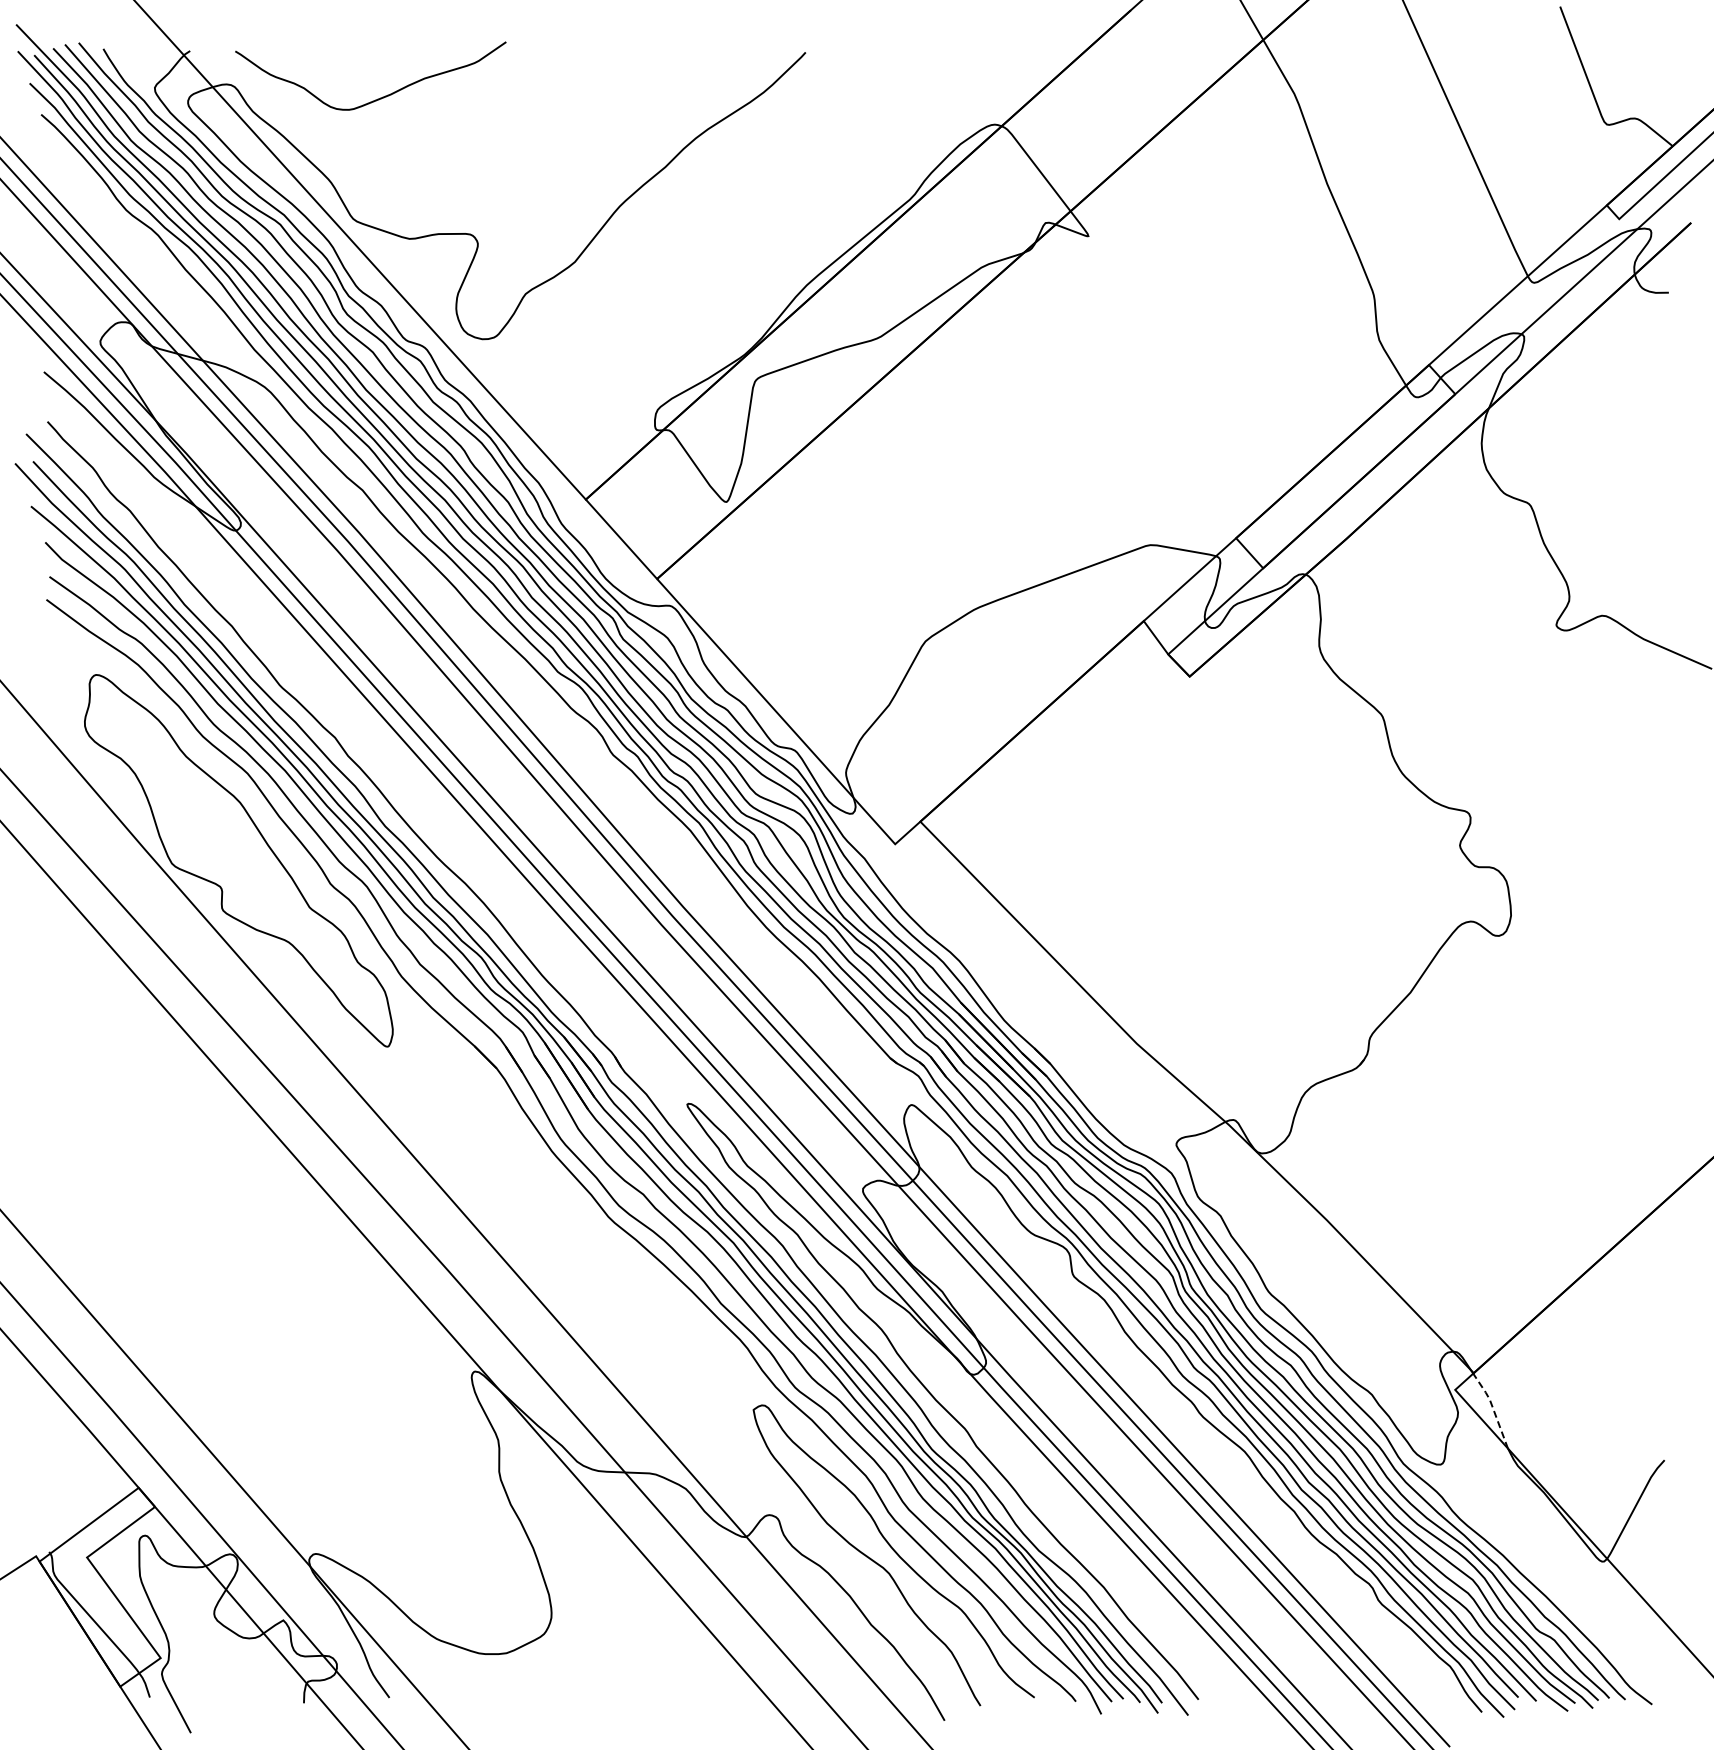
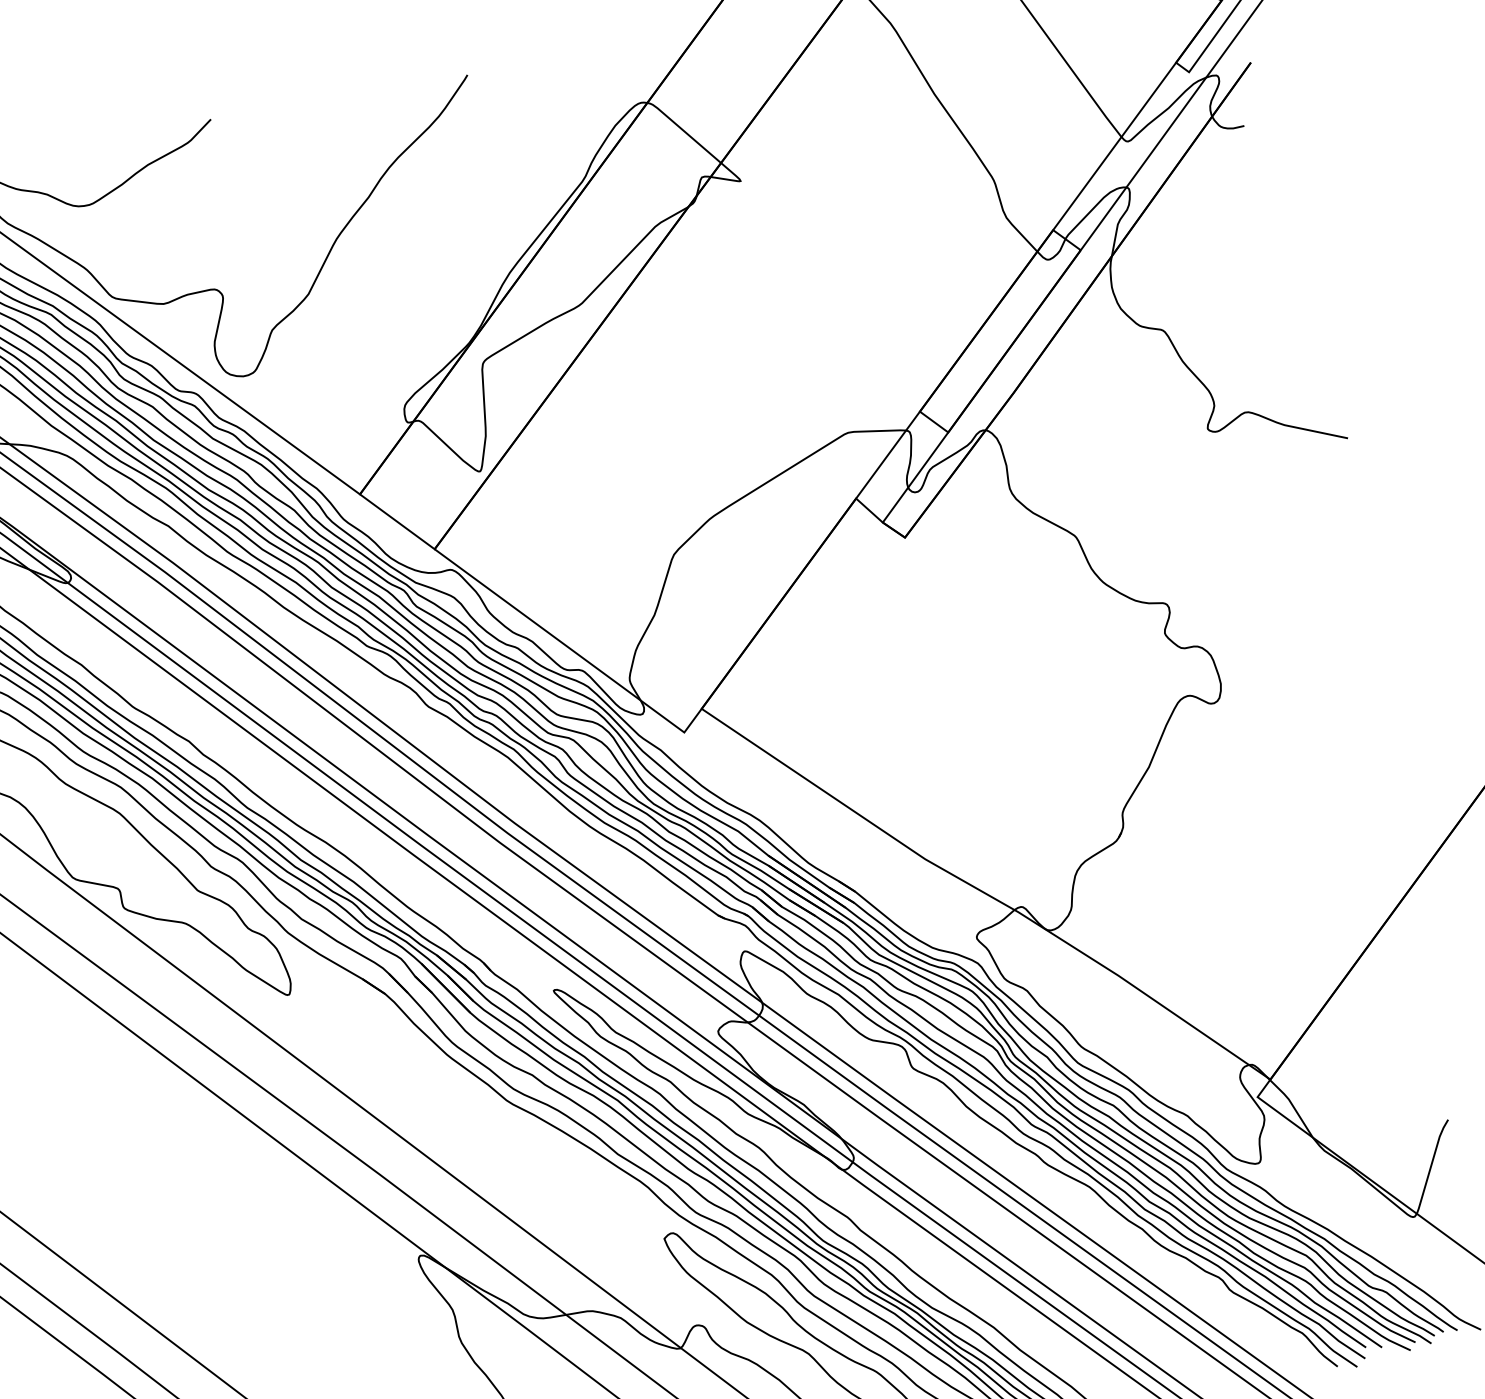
line: (1492, 1408) -> (1292, 1106), dashed -> solid

